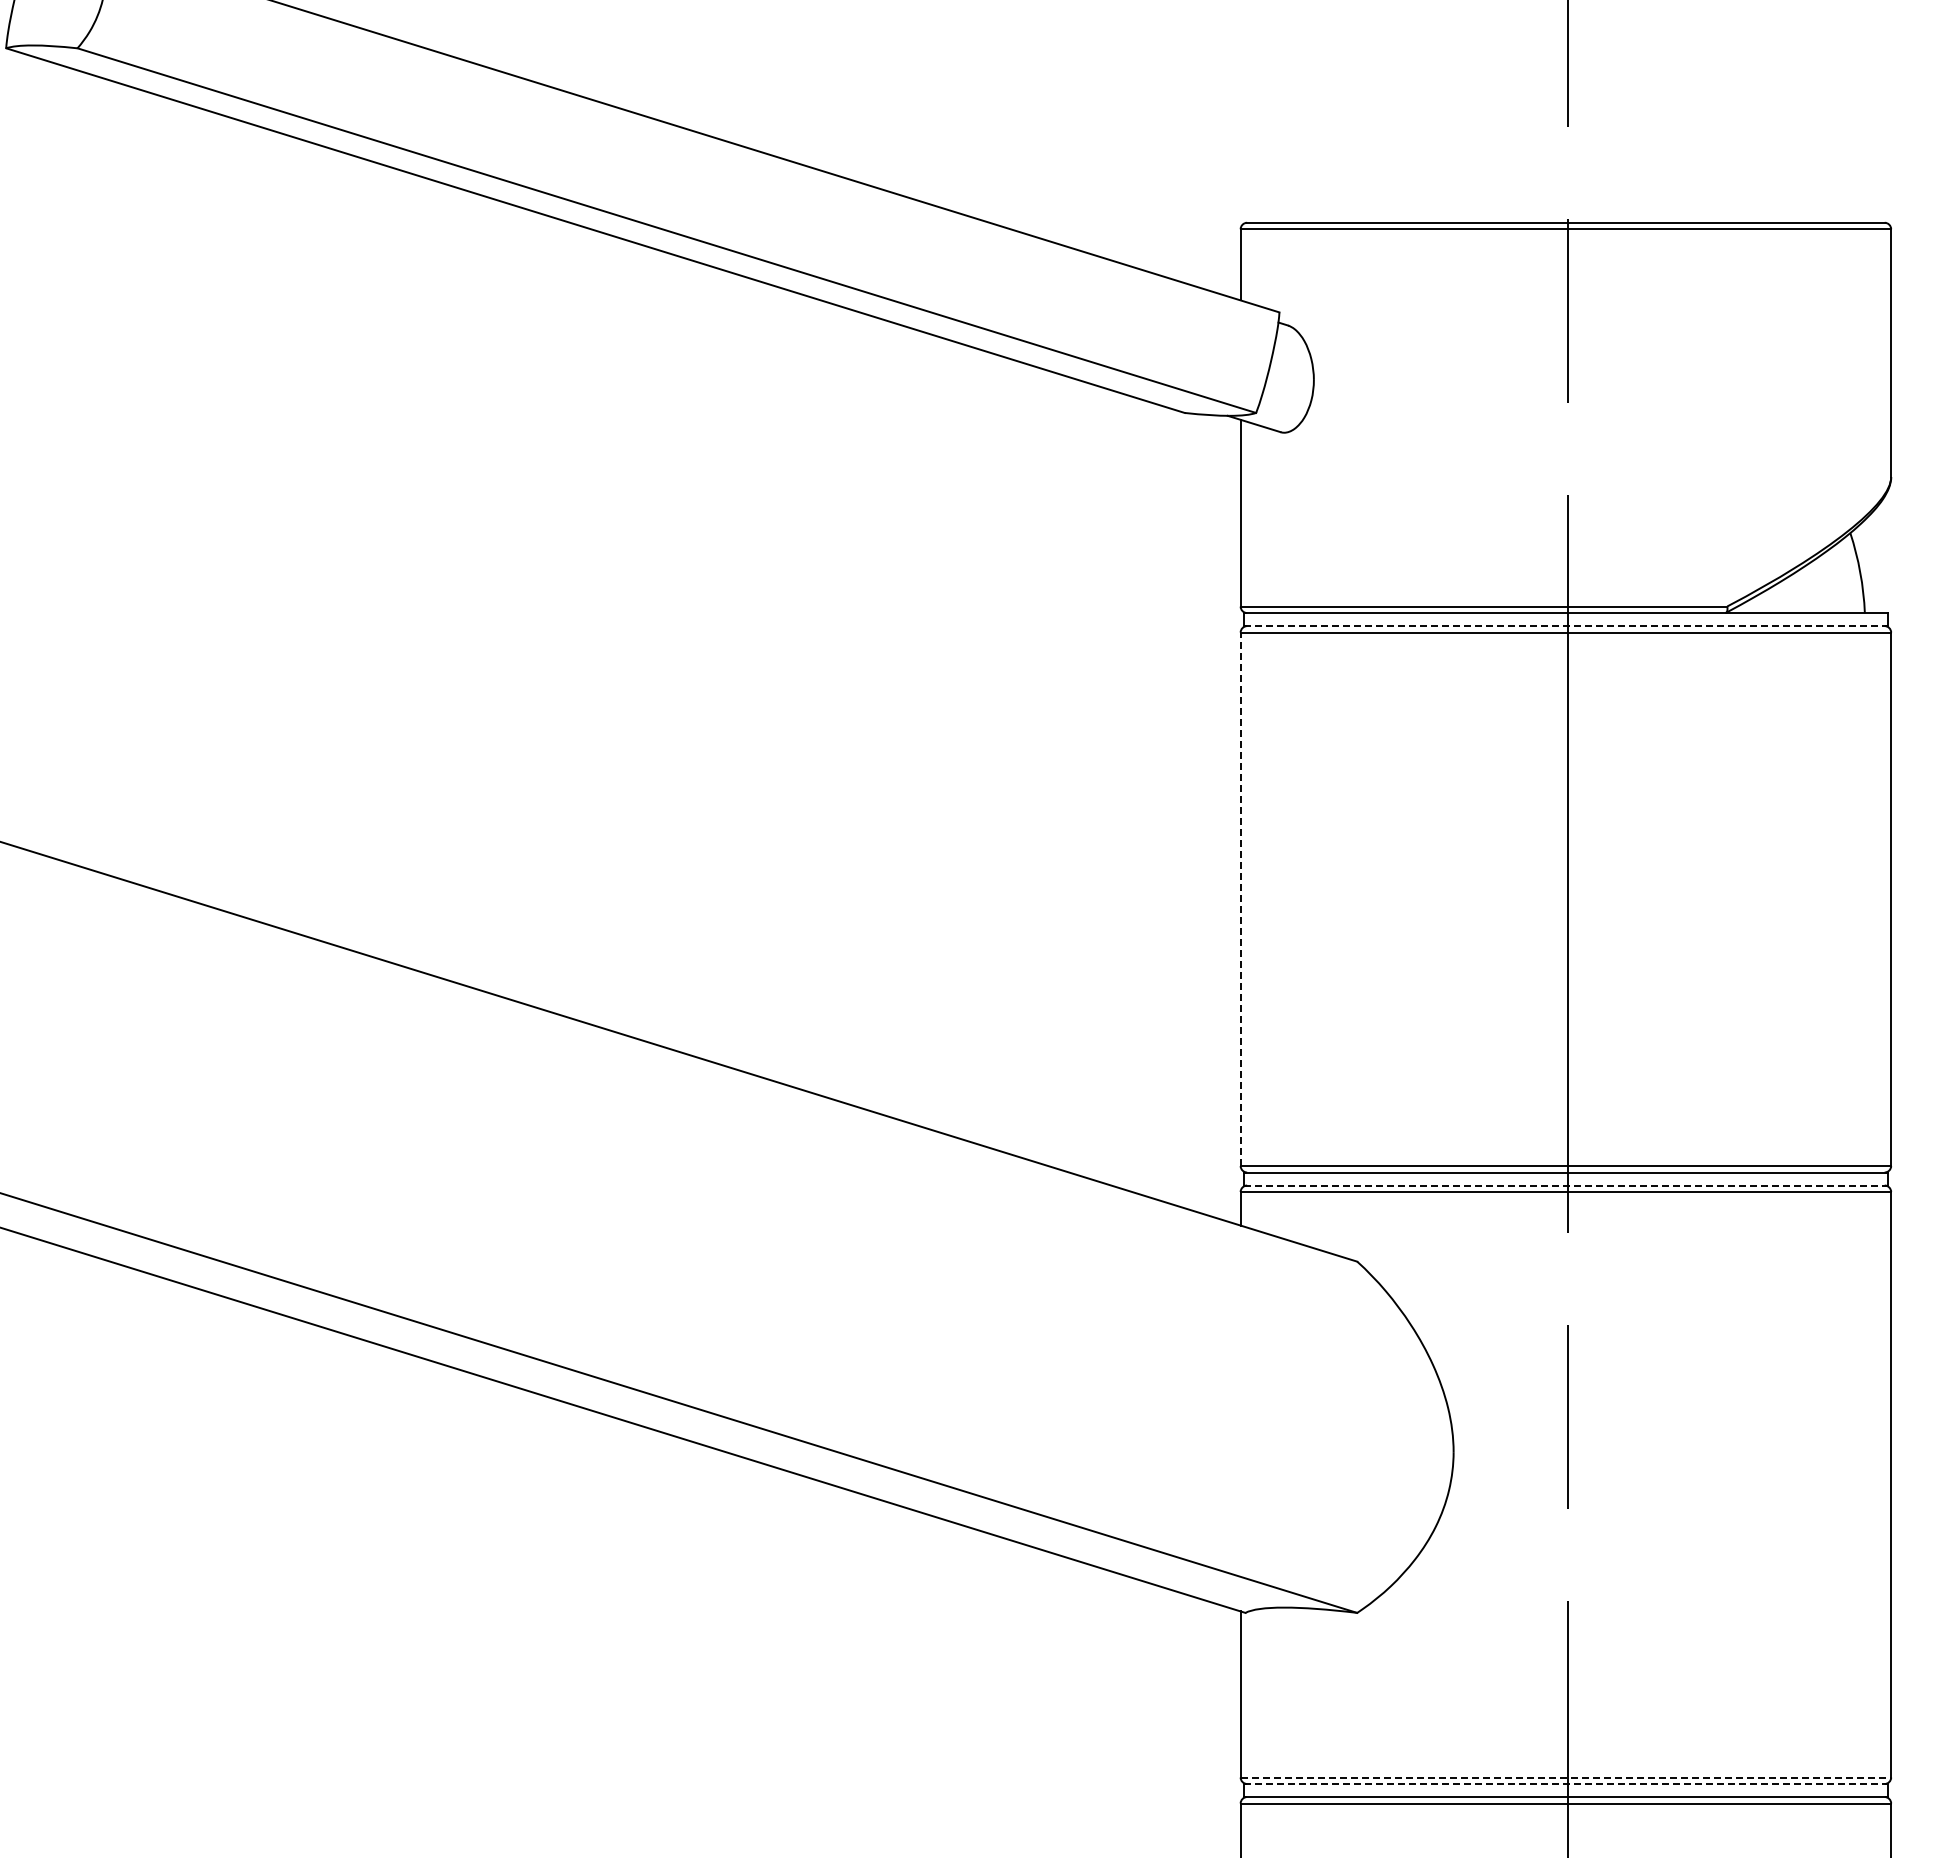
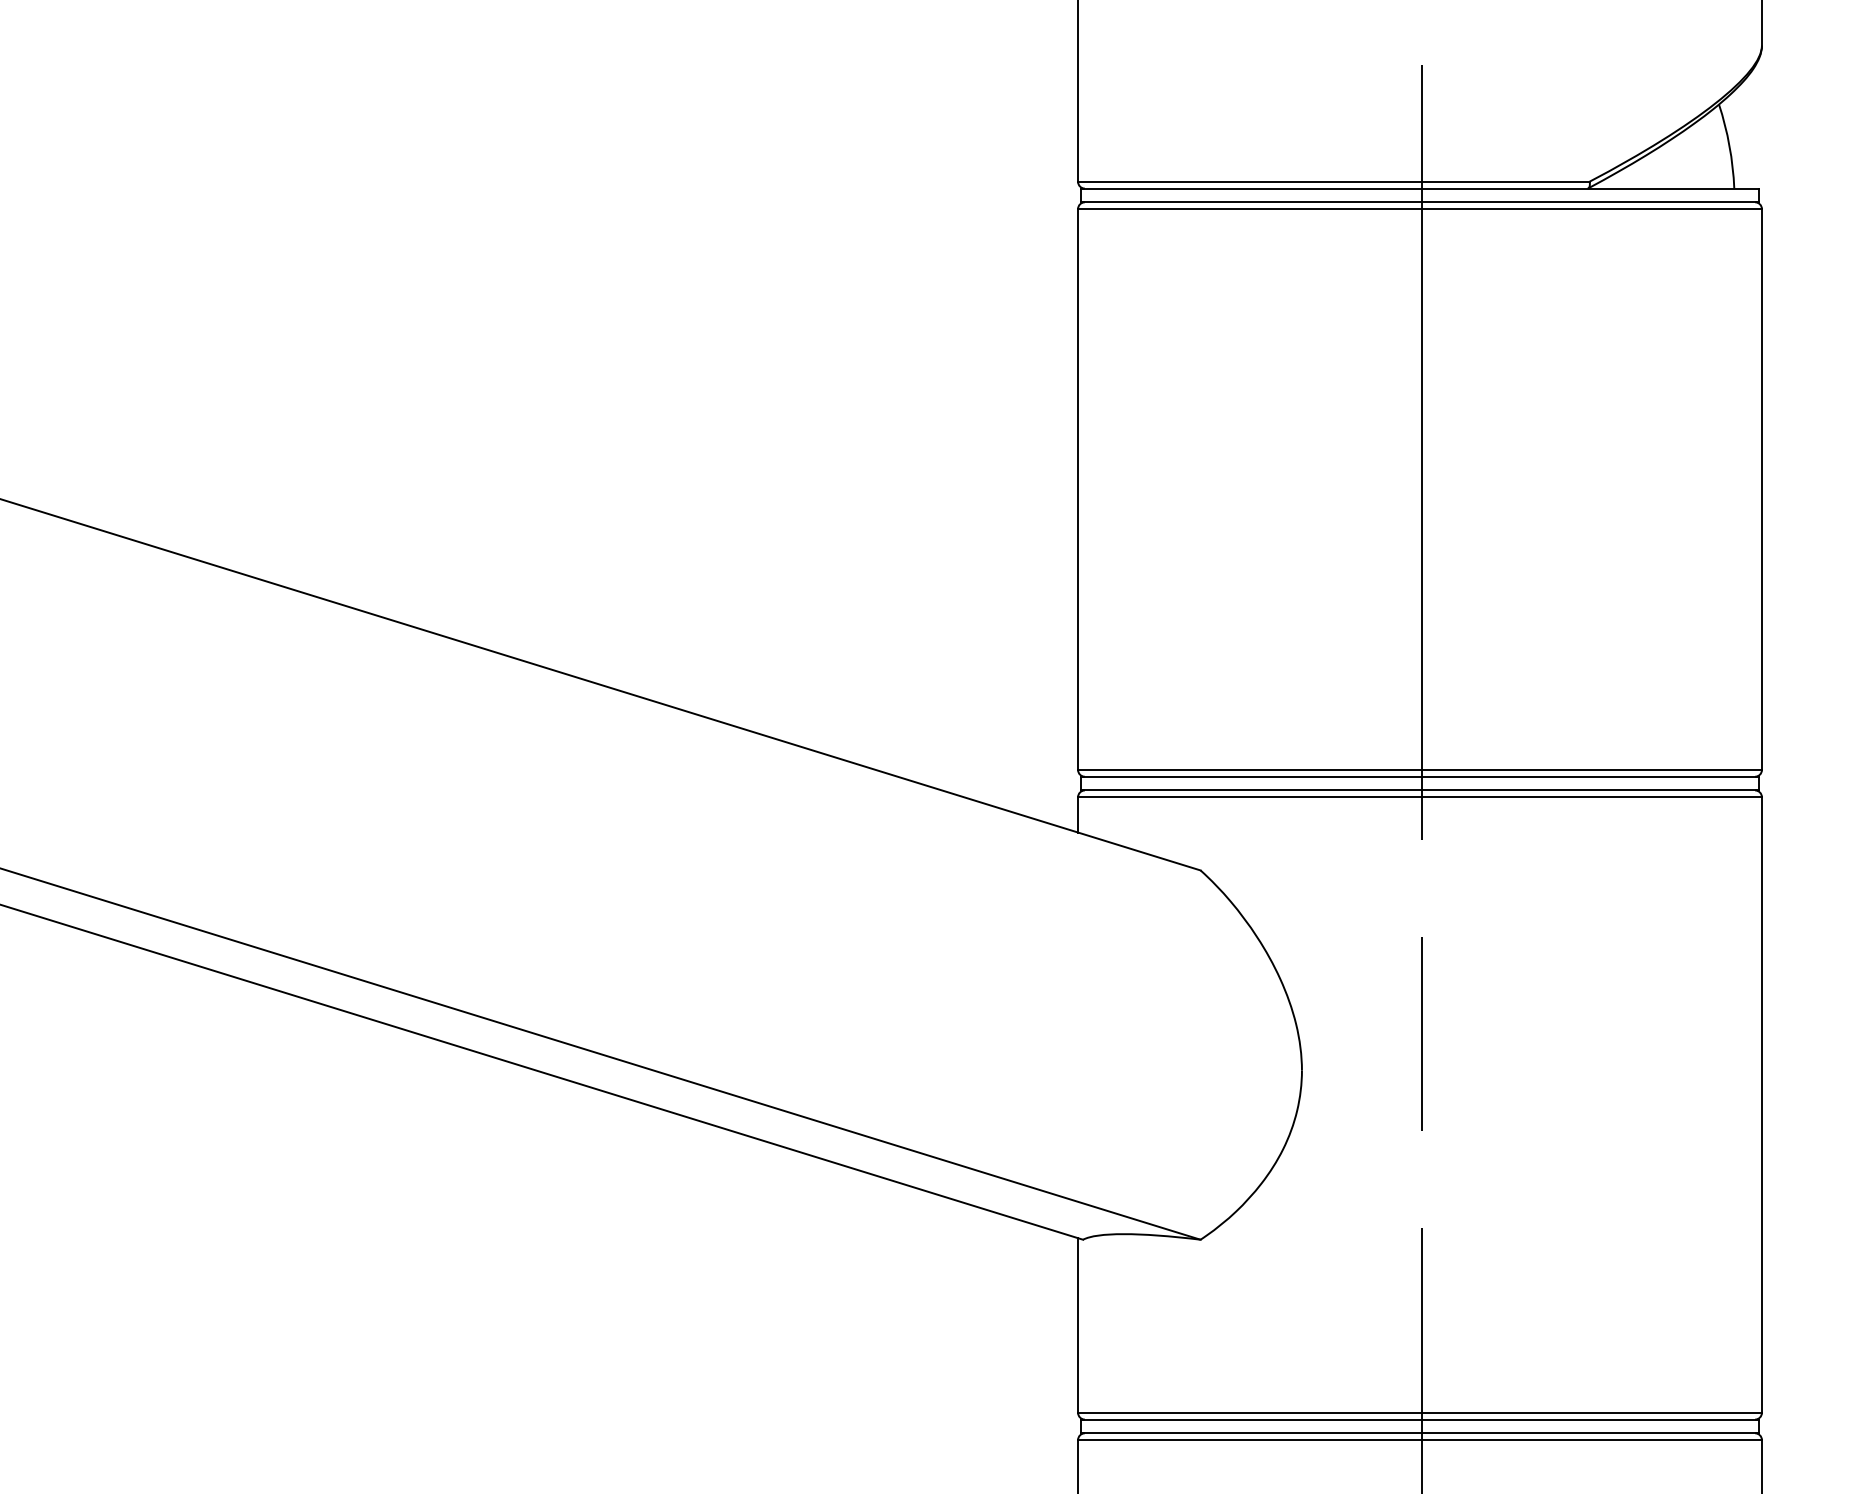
line: (1566, 626) -> (1420, 202), dashed -> solid
line: (1240, 899) -> (1077, 489), dashed -> solid
line: (1566, 1185) -> (1420, 790), dashed -> solid
line: (1566, 1777) -> (1420, 1412), dashed -> solid
line: (1566, 1784) -> (1420, 1420), dashed -> solid

